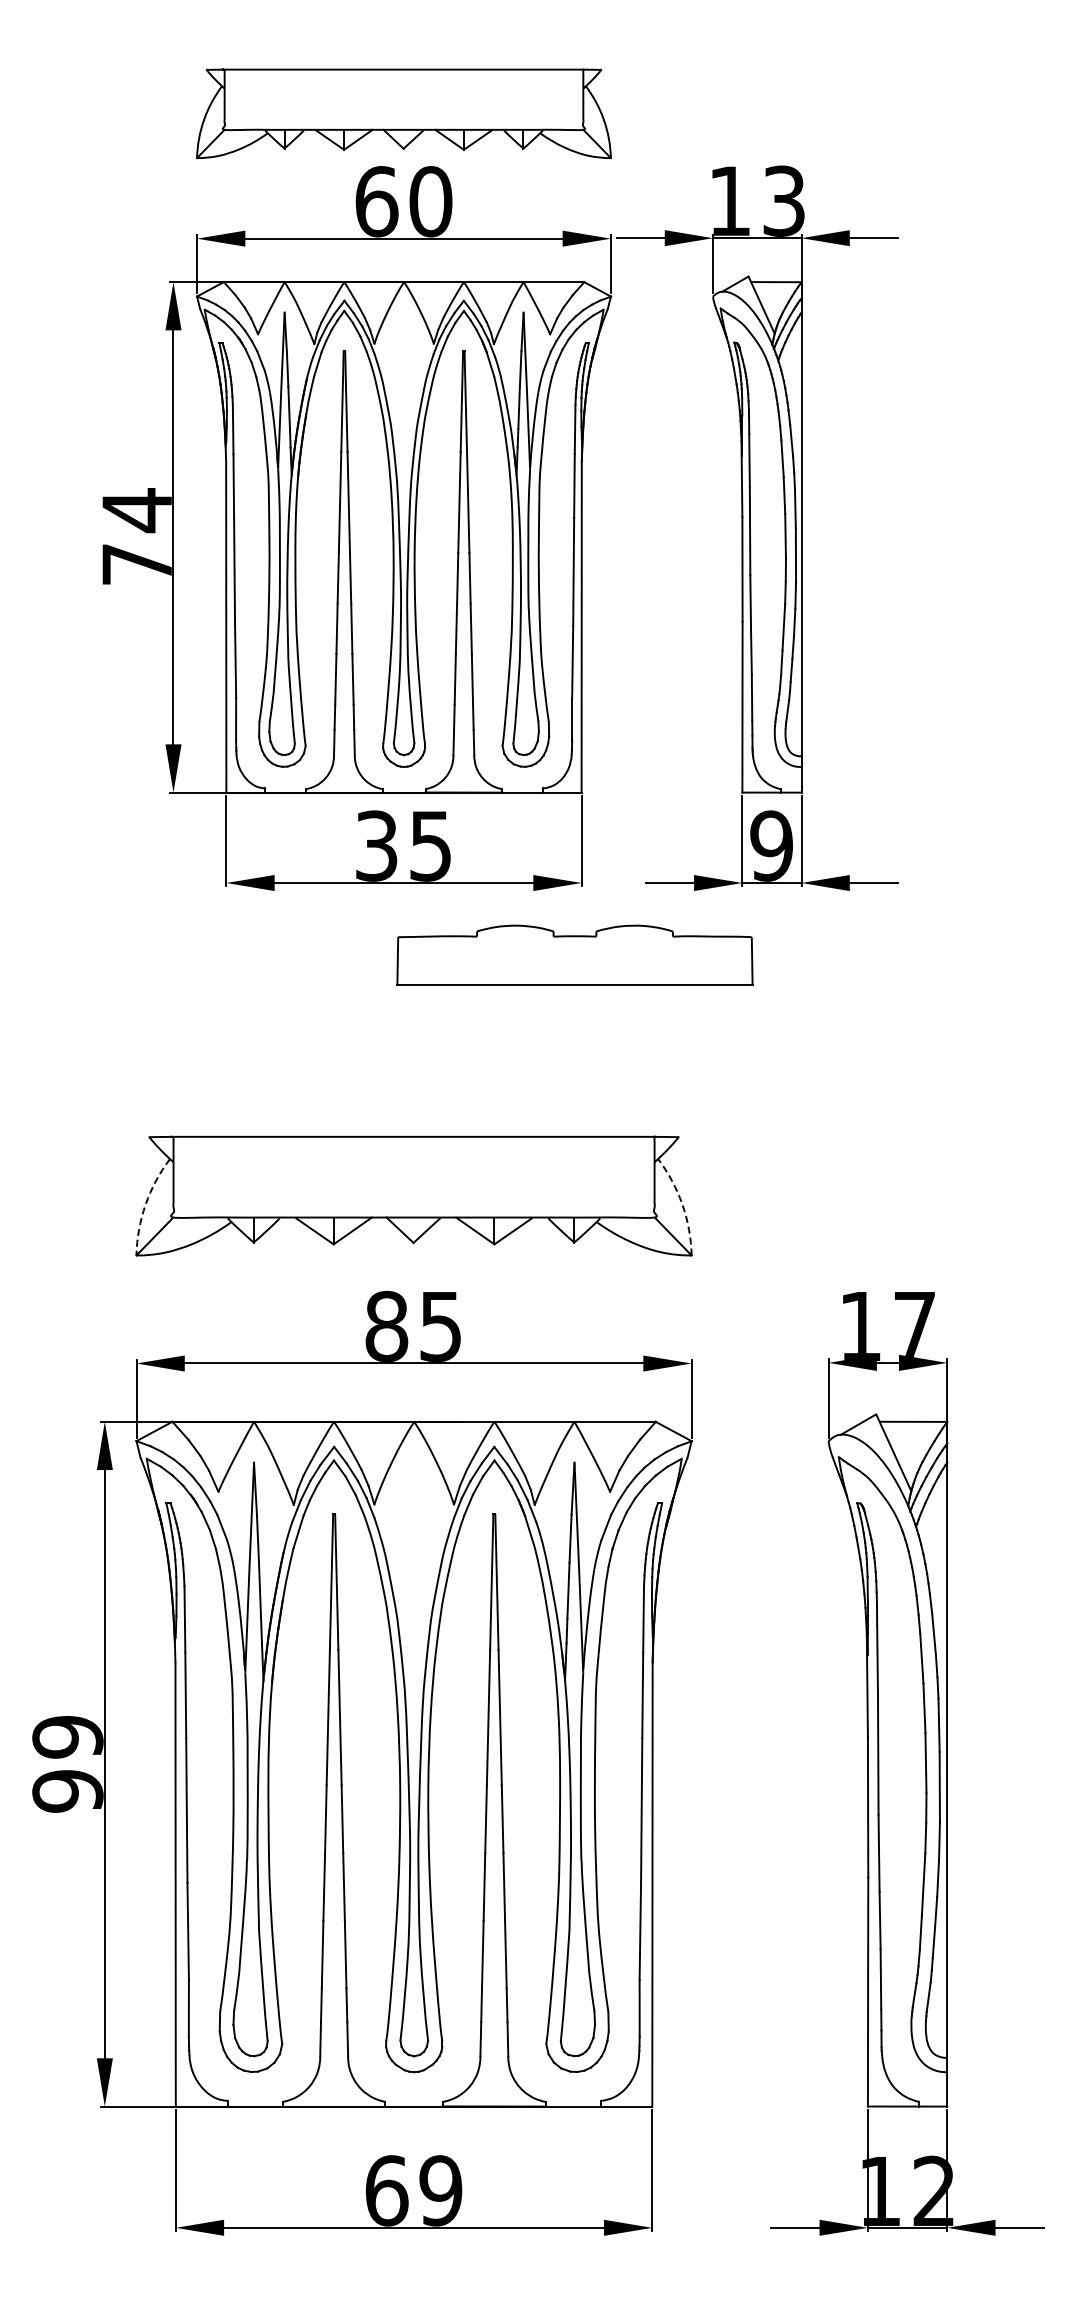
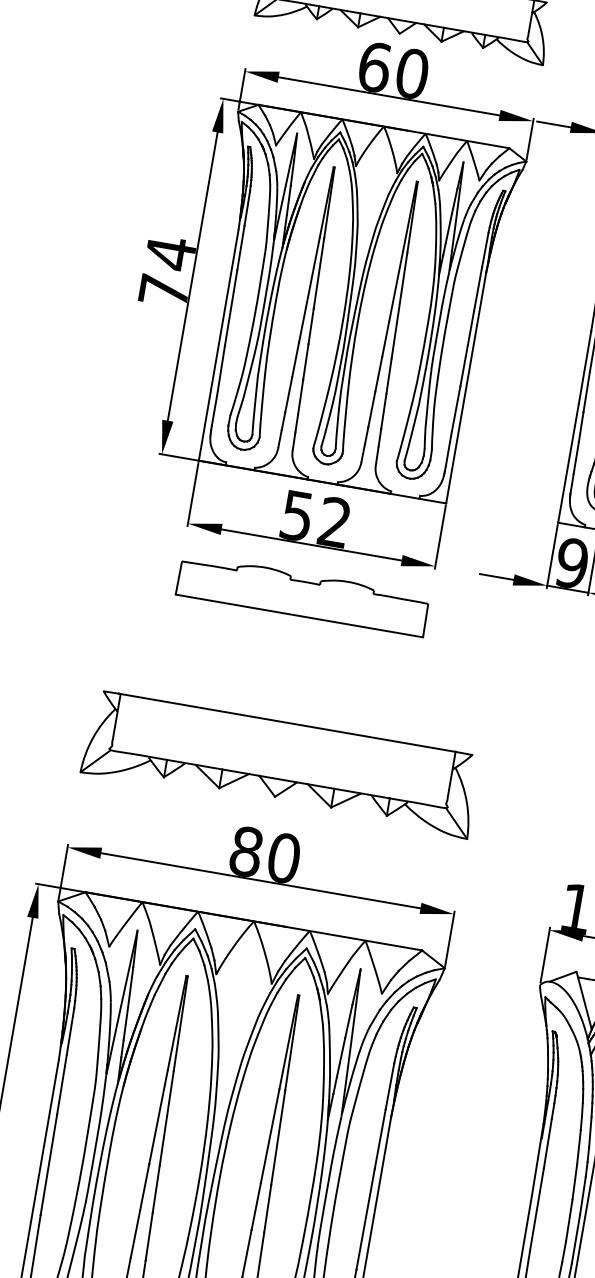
text: (403, 845) -> (315, 518), 35 -> 52
part: (574, 954) -> (302, 594), moved
arc: (145, 1204) -> (93, 737), dashed -> solid
arc: (682, 1204) -> (466, 802), dashed -> solid
text: (440, 1325) -> (283, 857), 85 -> 80

